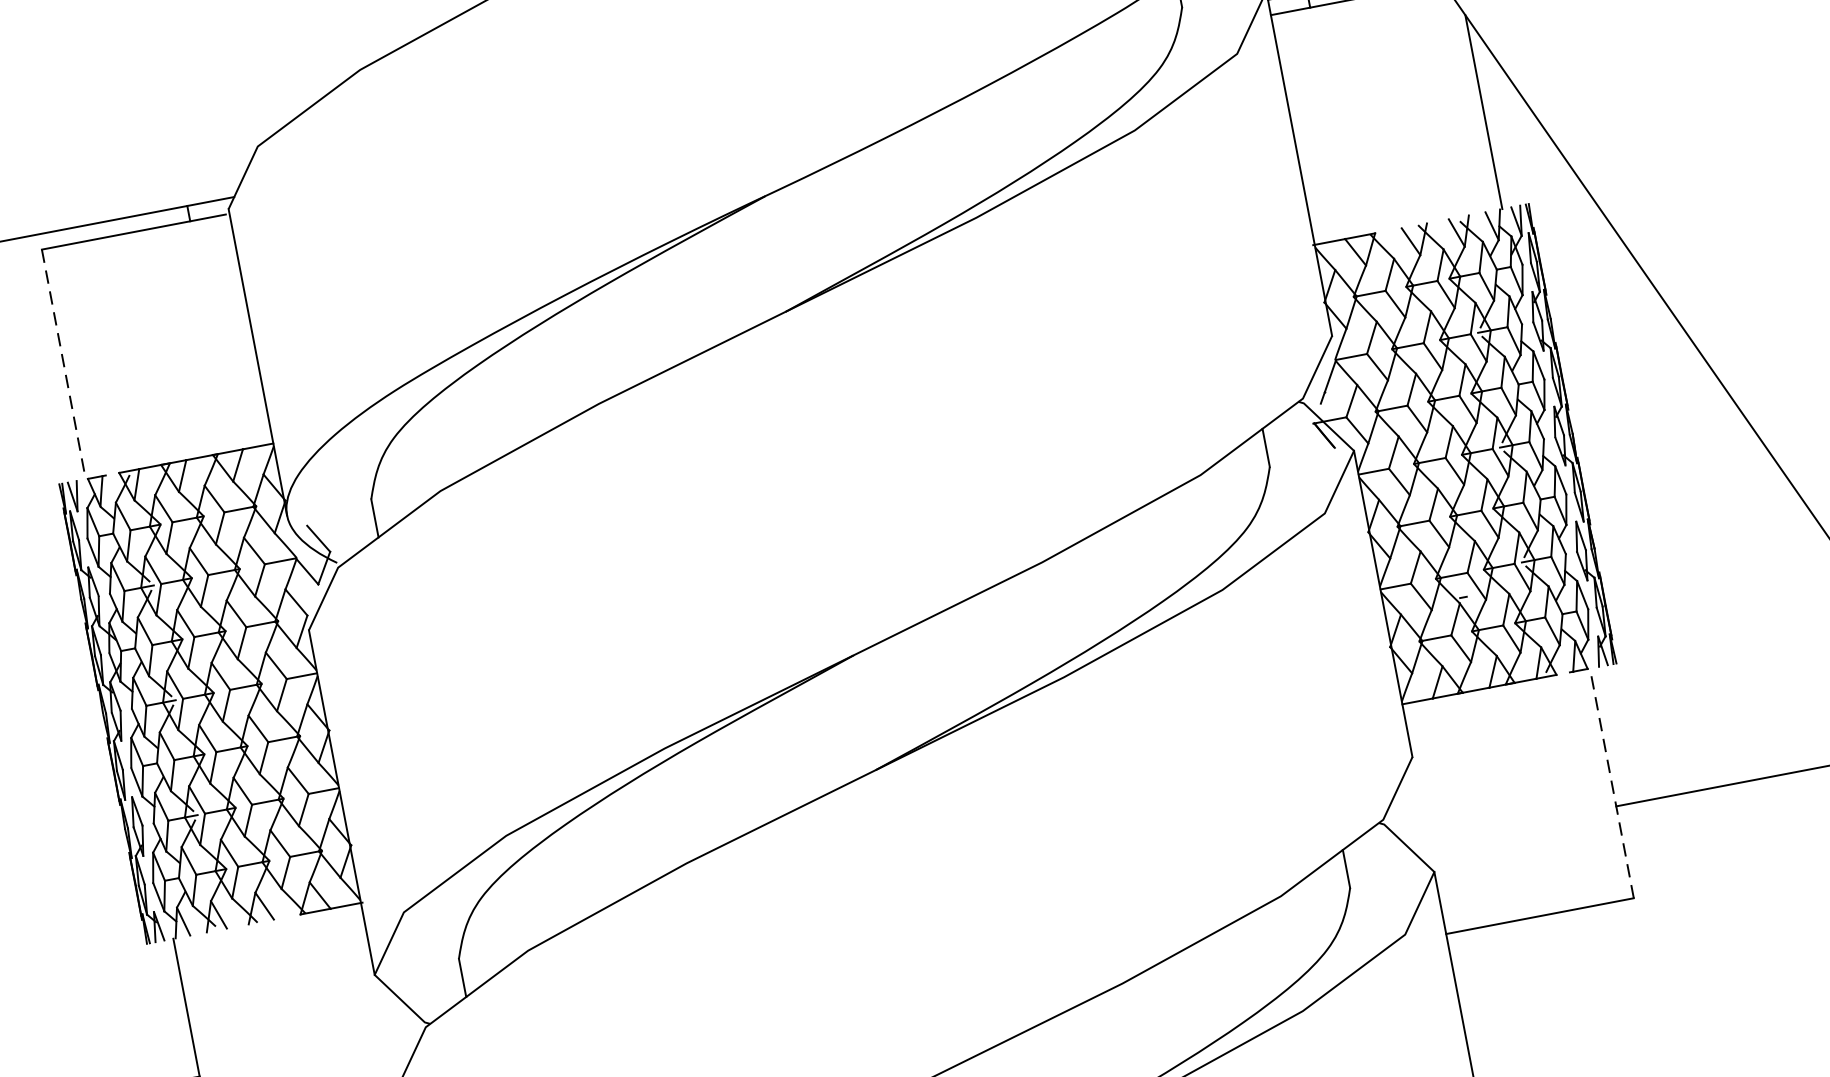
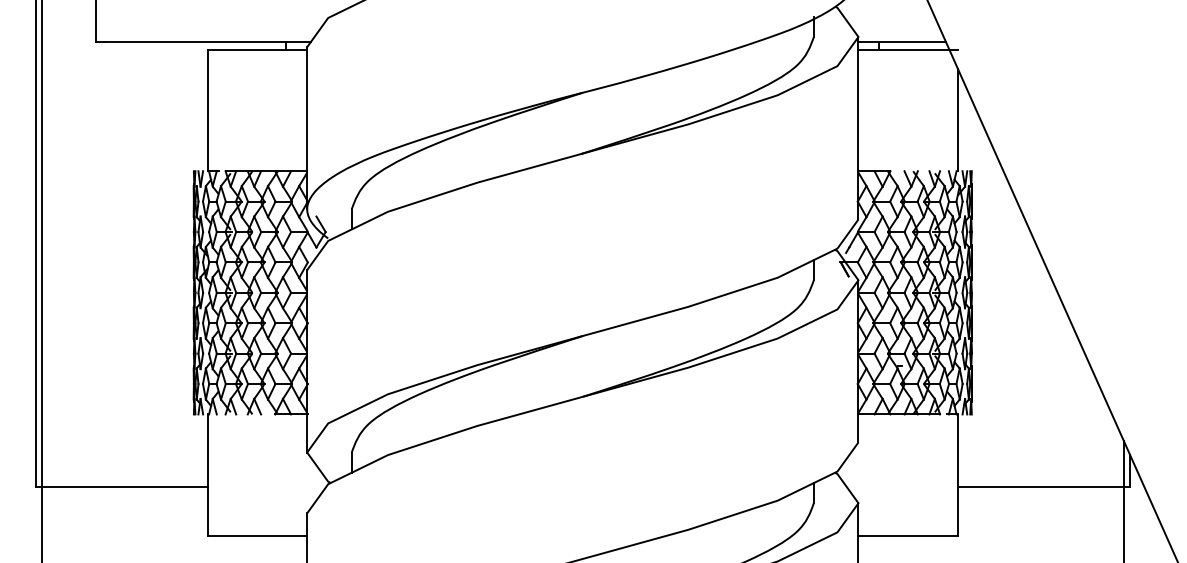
line: (63, 364) -> (207, 110), dashed -> solid
line: (1611, 783) -> (957, 475), dashed -> solid

